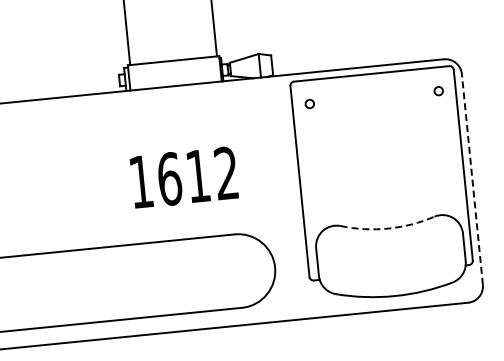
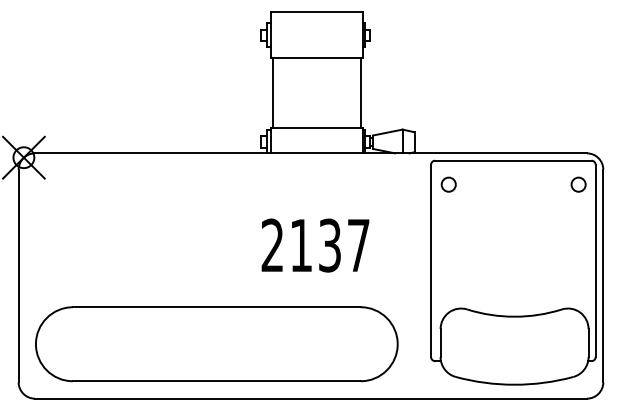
circle: (438, 91) -> (578, 184), size x1.67
circle: (309, 103) -> (448, 184), size x1.67
text: (183, 177) -> (315, 245), 1612 -> 2137
line: (472, 178) -> (603, 275), dashed -> solid
arc: (388, 228) -> (514, 316), dashed -> solid

